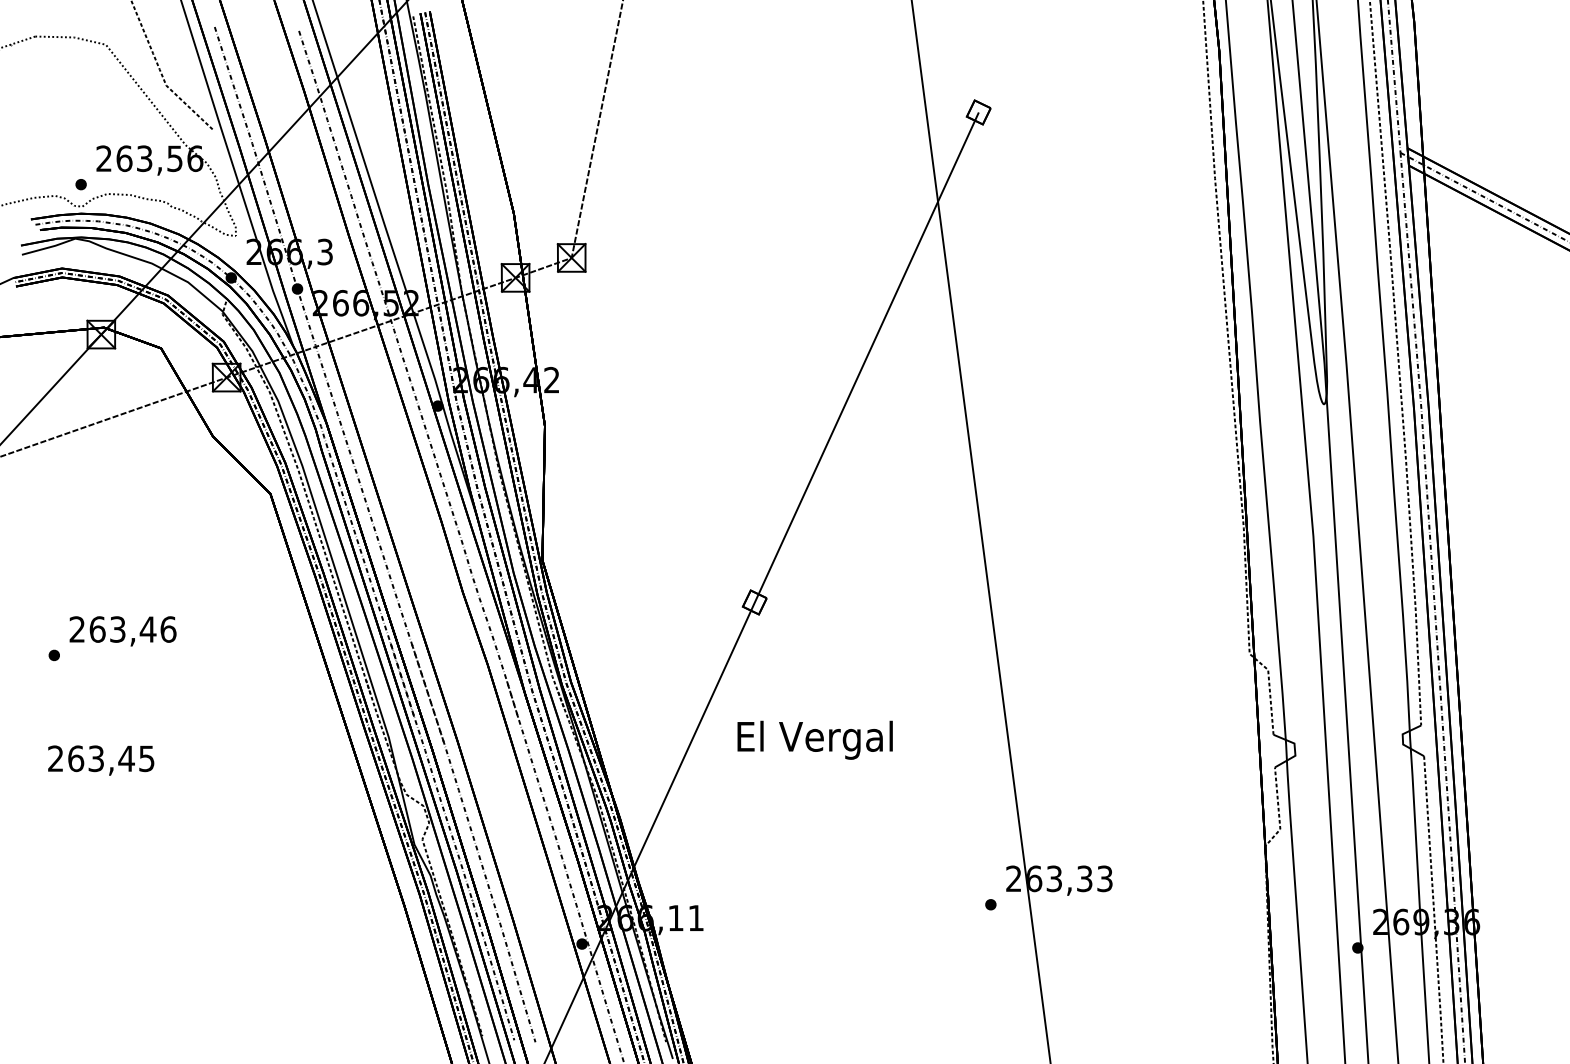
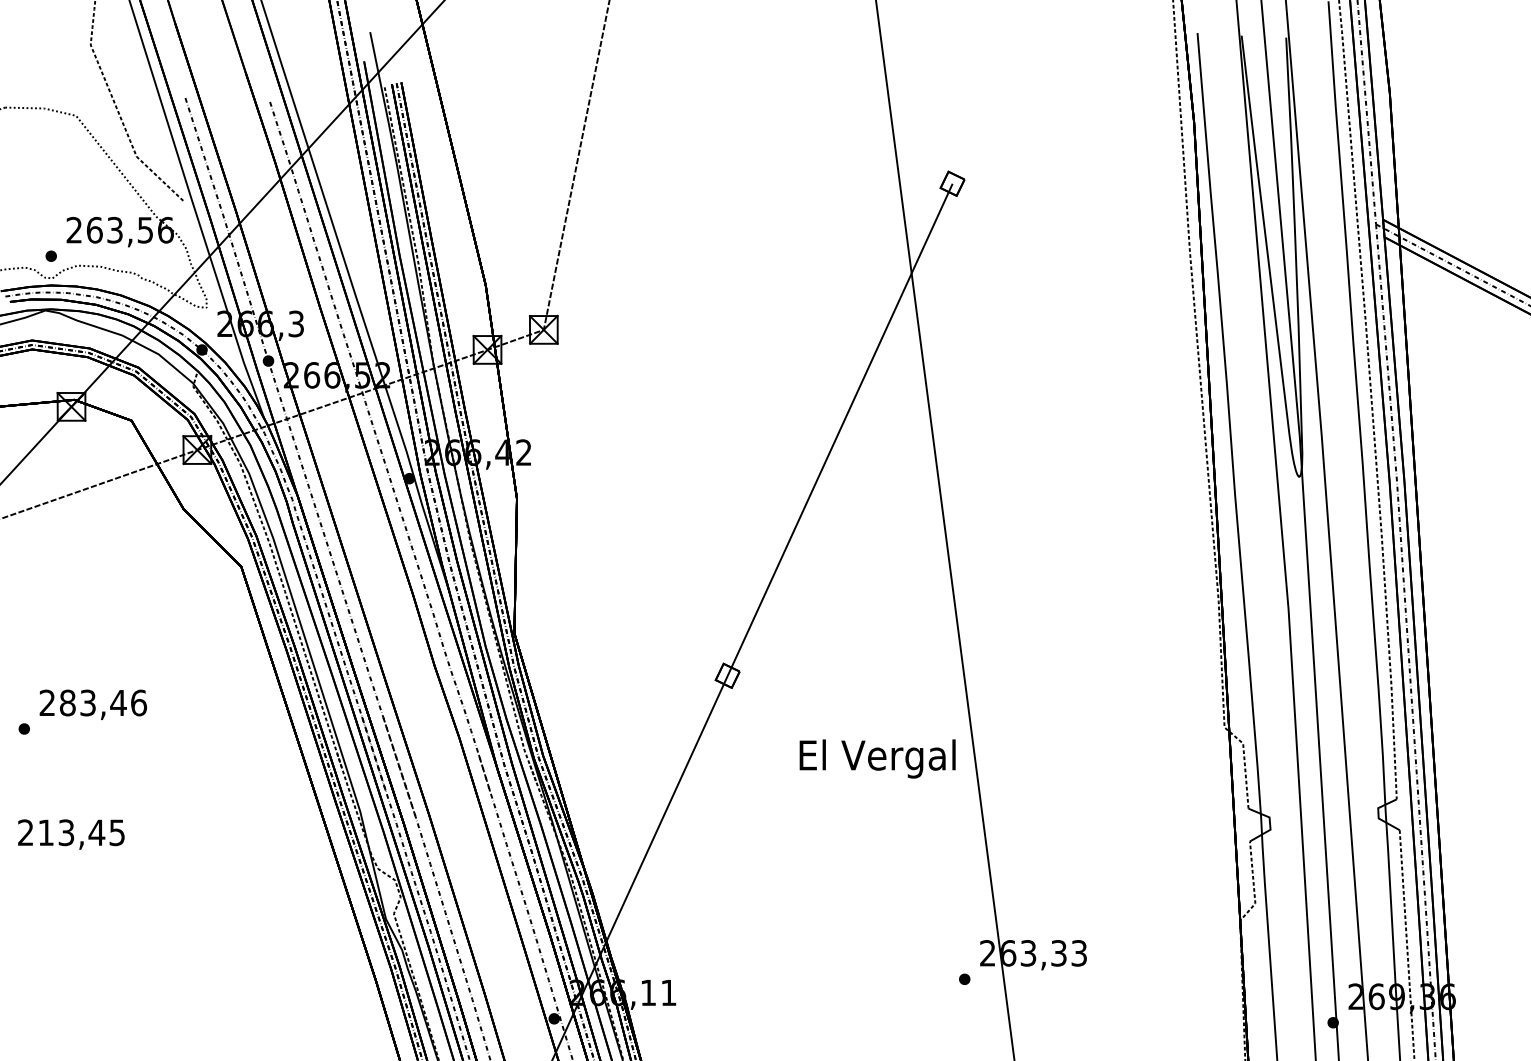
text: (97, 629) -> (67, 702), 263,46 -> 283,46
text: (814, 739) -> (876, 758), moved
text: (76, 758) -> (46, 832), 263,45 -> 213,45

